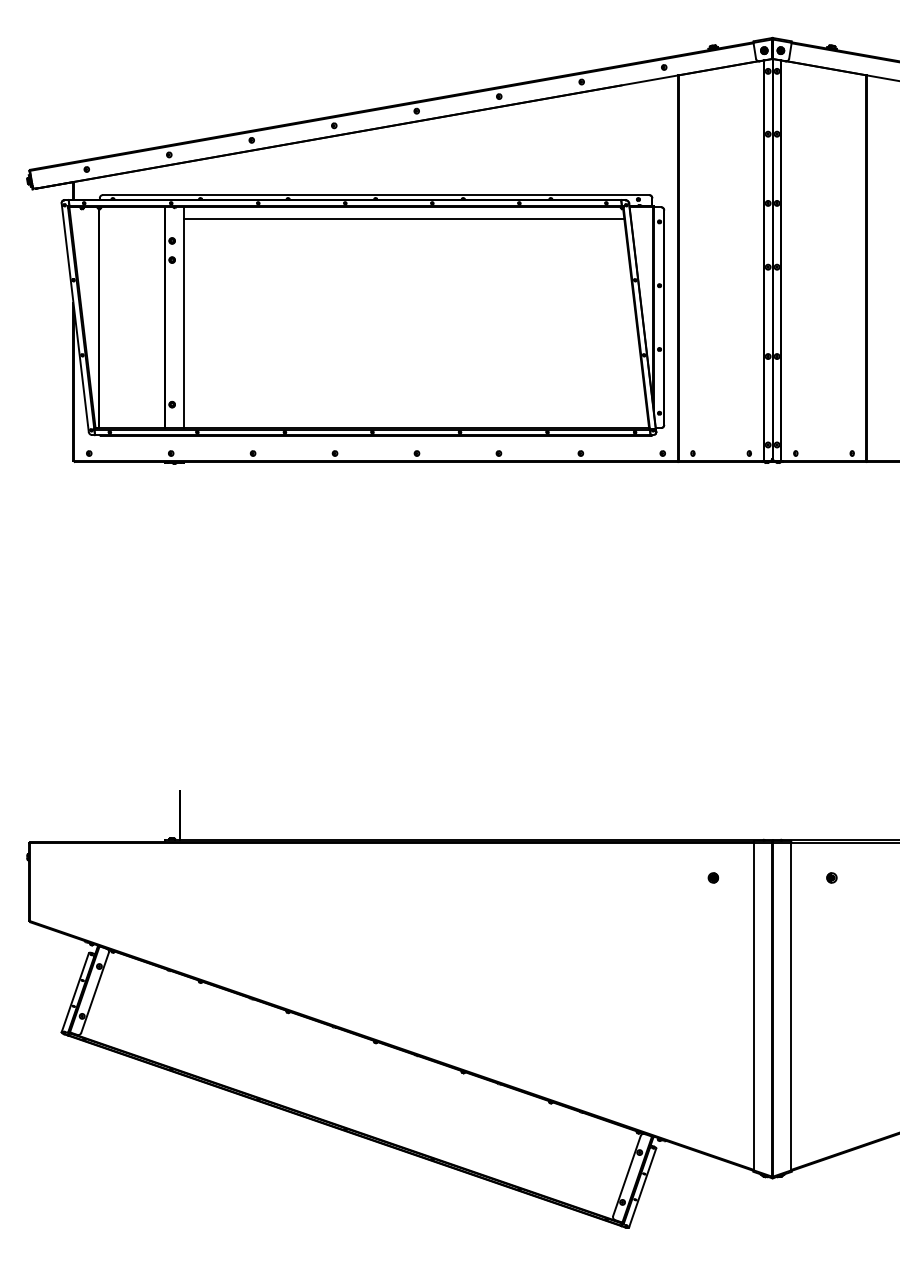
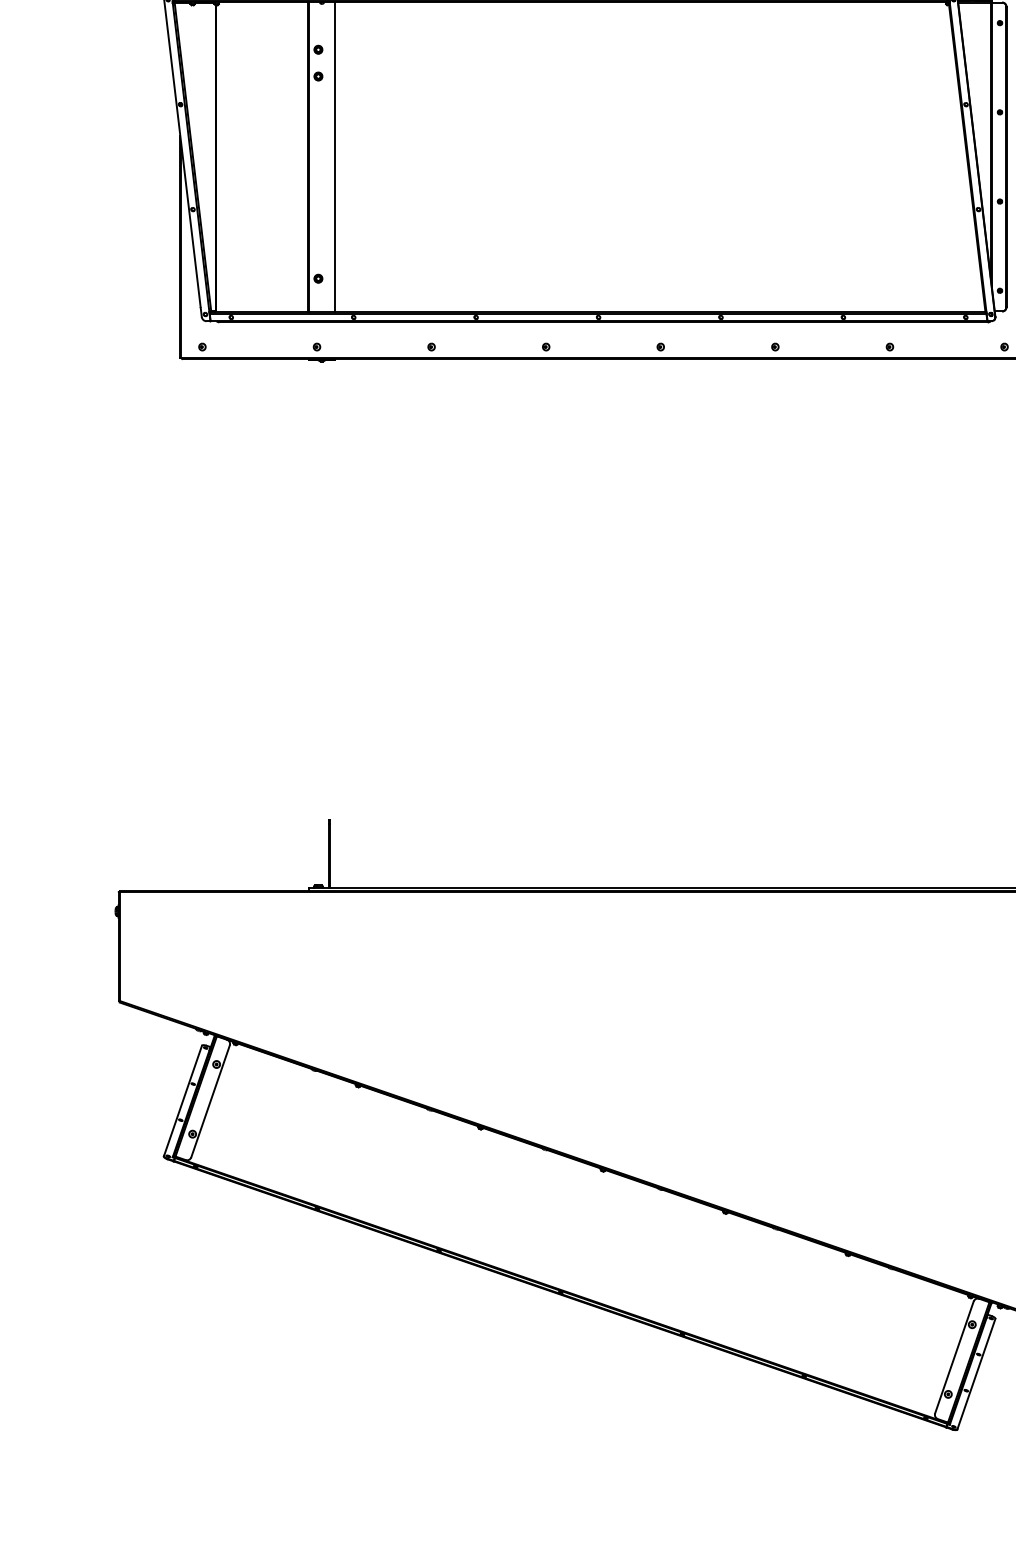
line: (404, 219) -> (643, 19), removed

